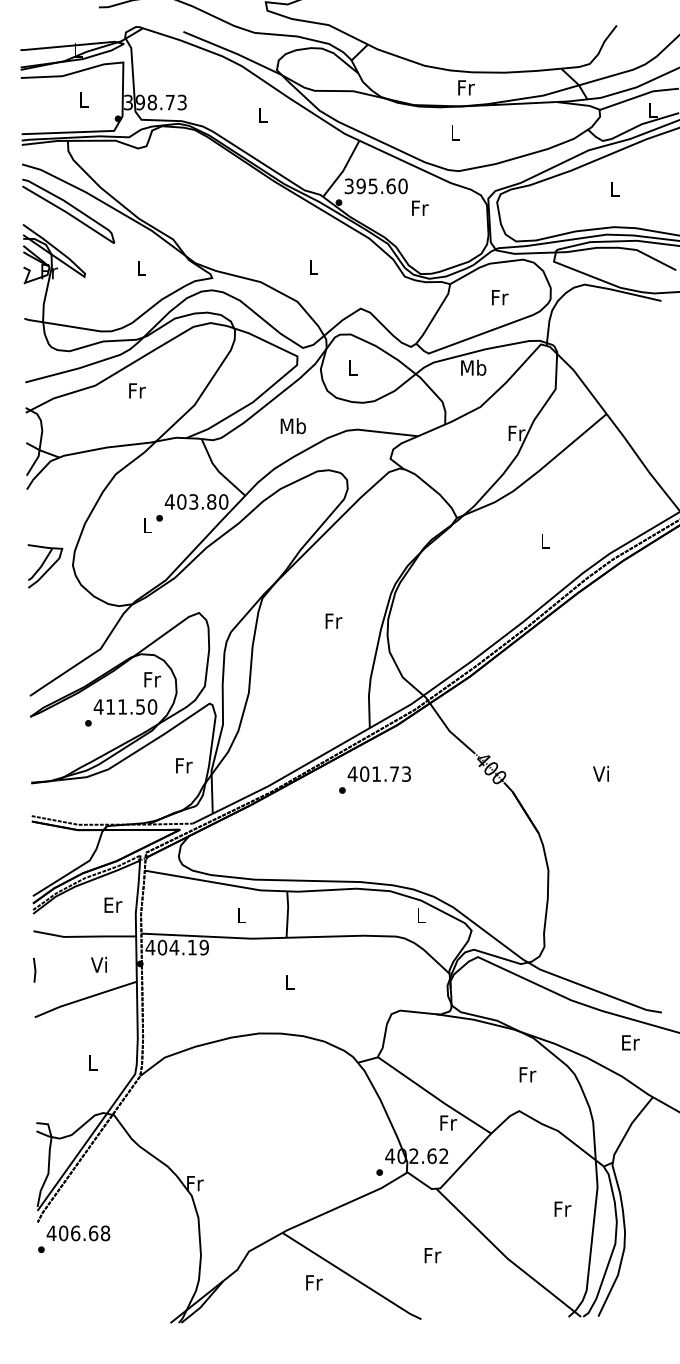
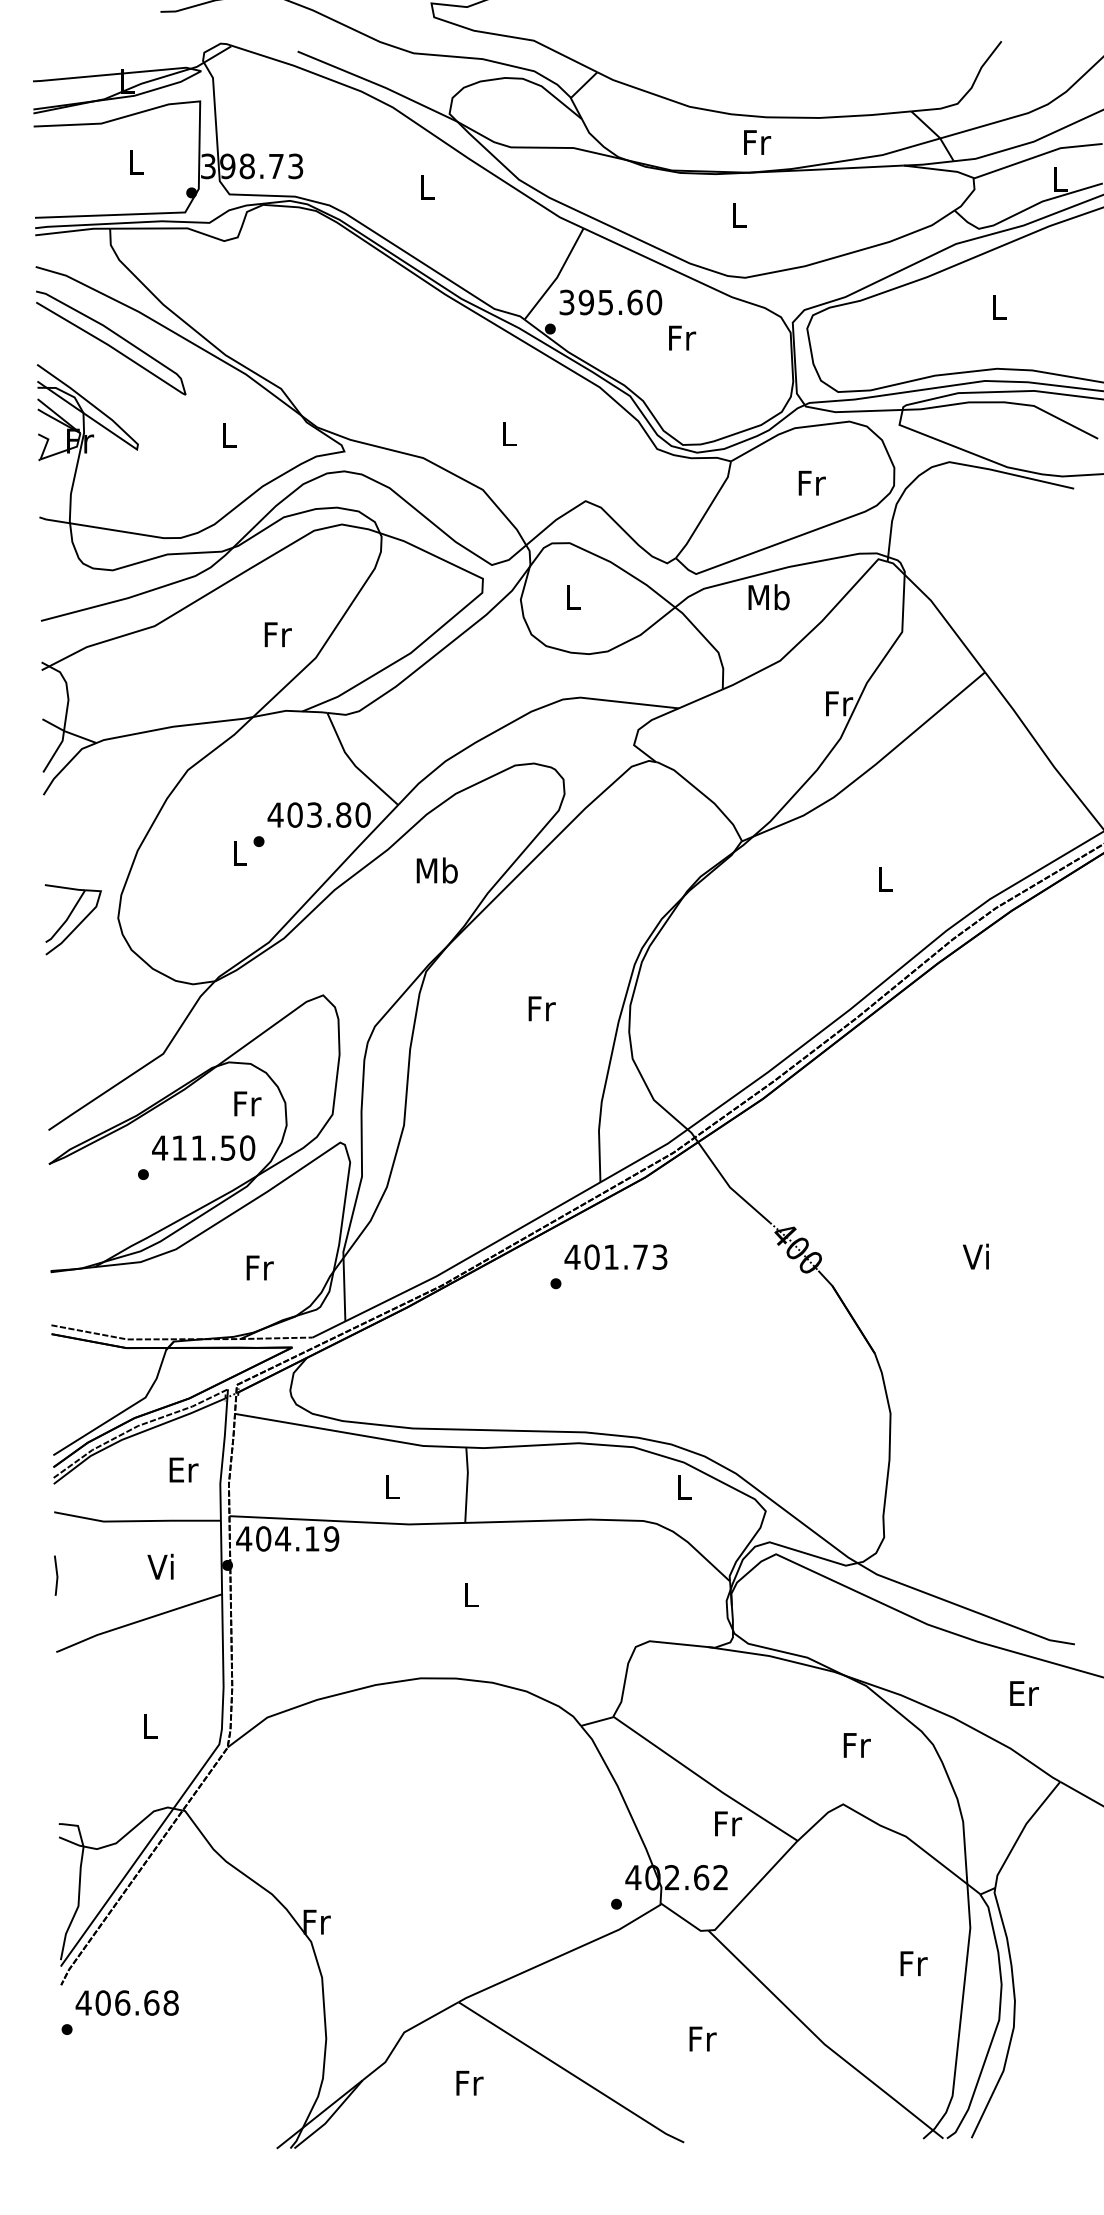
text: (137, 390) -> (278, 634), moved
text: (292, 426) -> (435, 871), moved
text: (184, 765) -> (260, 1267), moved
text: (314, 1282) -> (469, 2082), moved

